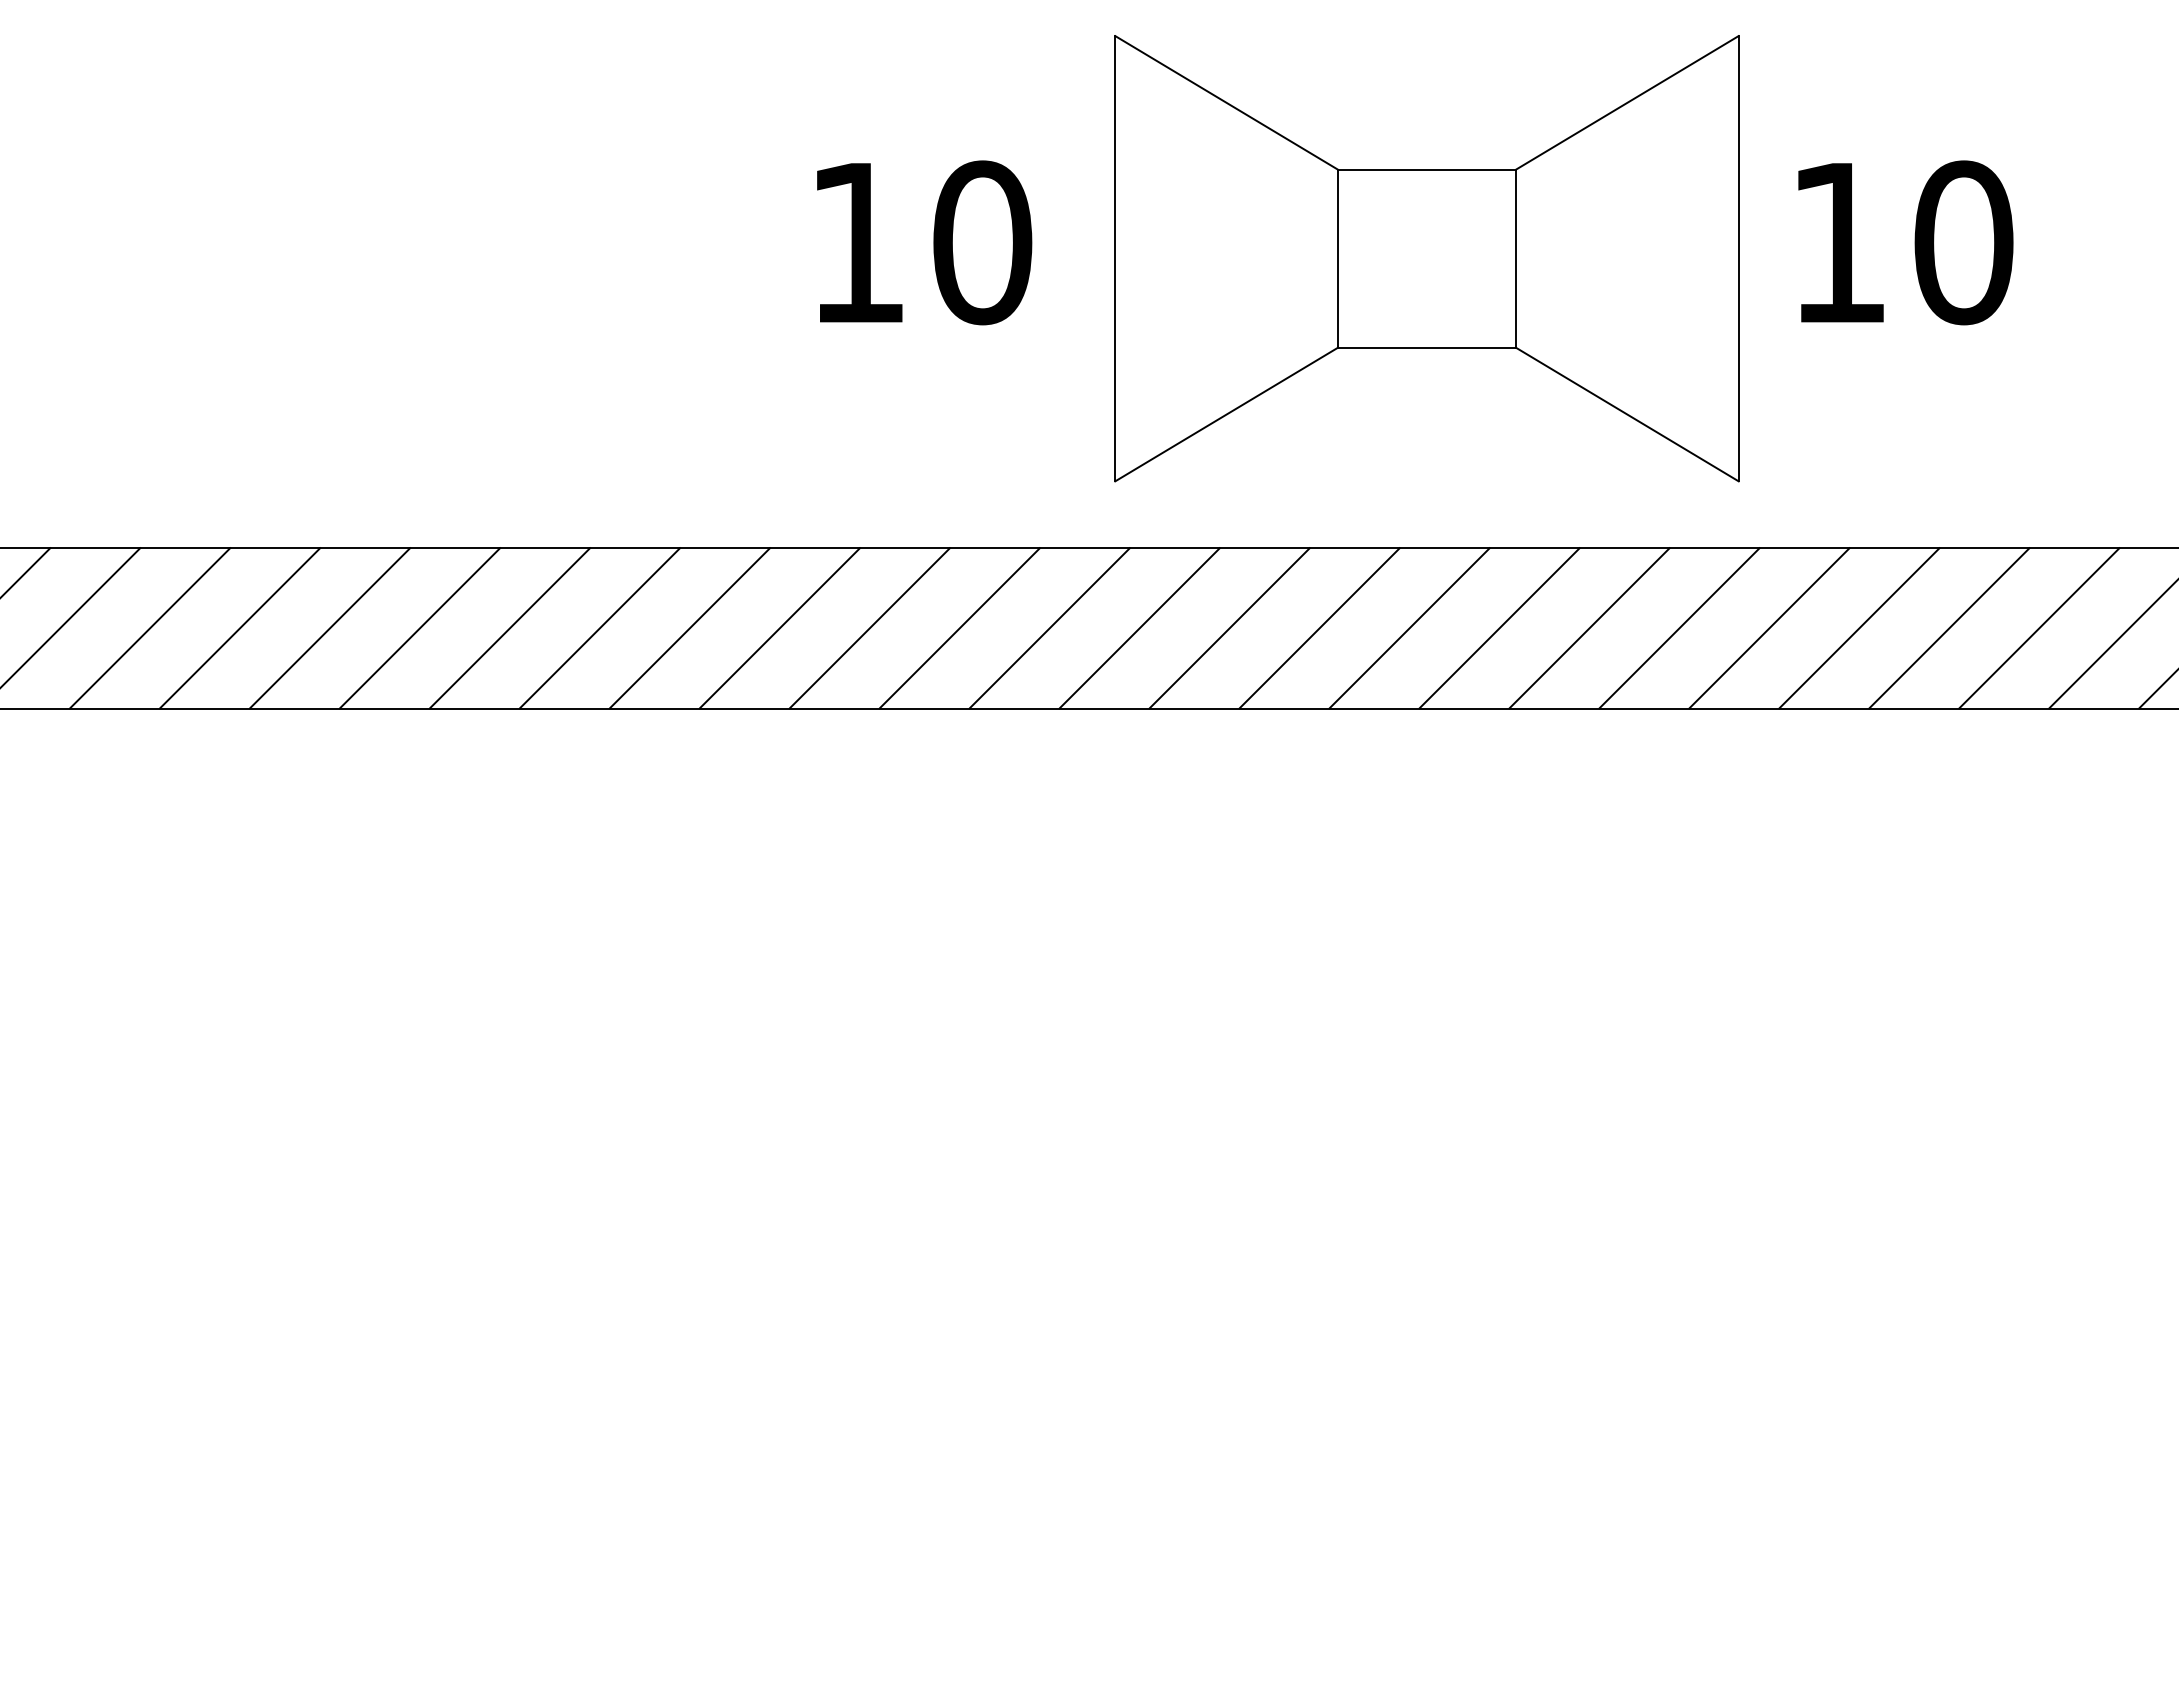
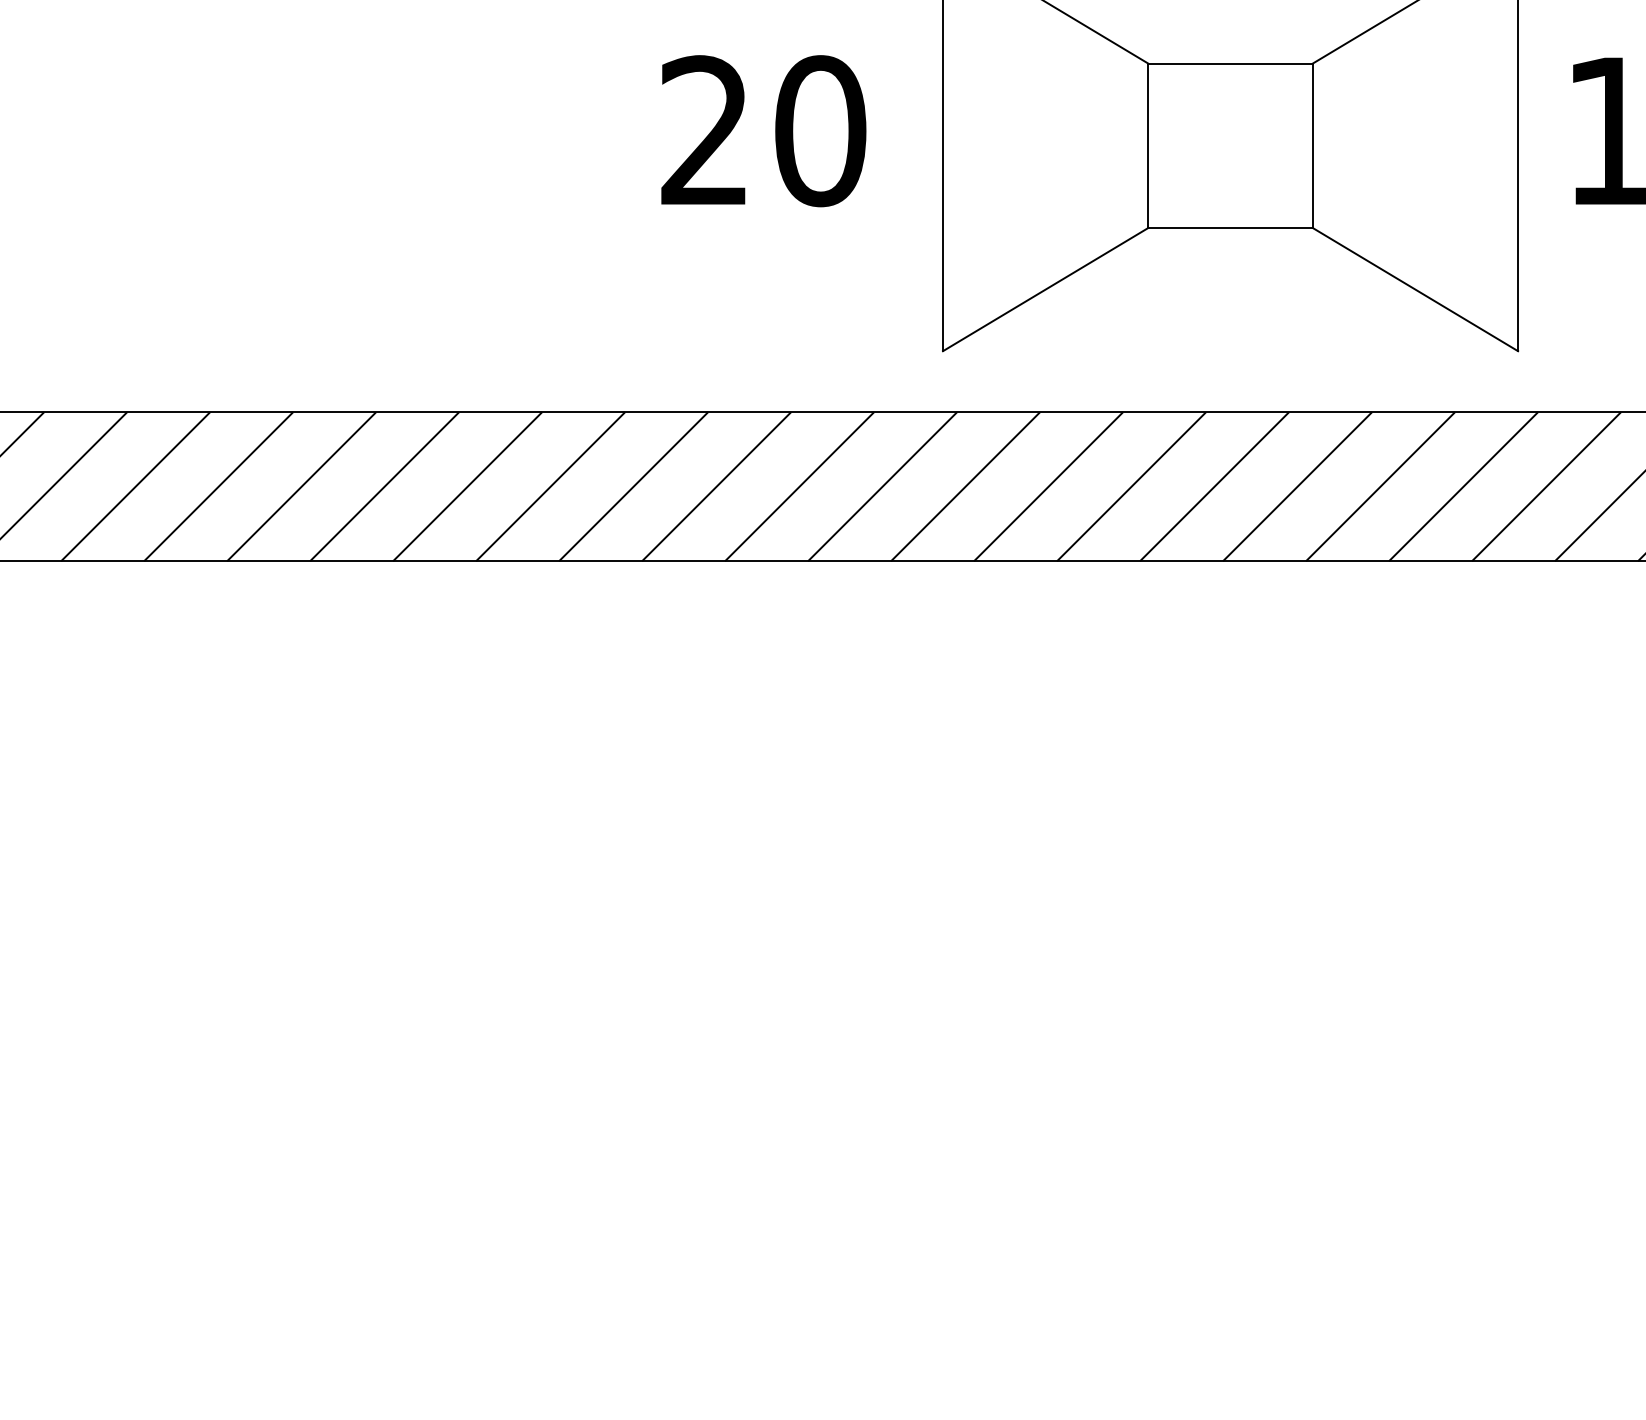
text: (856, 241) -> (704, 129), 10 -> 20

